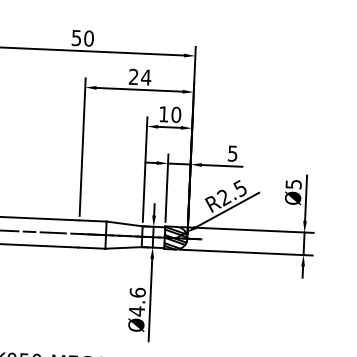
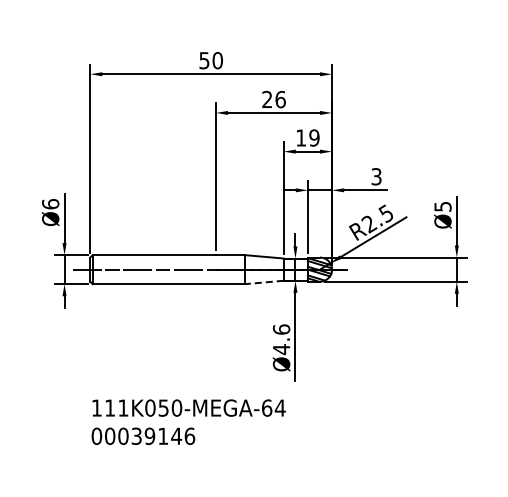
text: (146, 77) -> (280, 99), 24 -> 26
text: (176, 114) -> (314, 137), 10 -> 19
text: (232, 153) -> (376, 176), 5 -> 3
line: (122, 247) -> (263, 282), solid -> dashed

